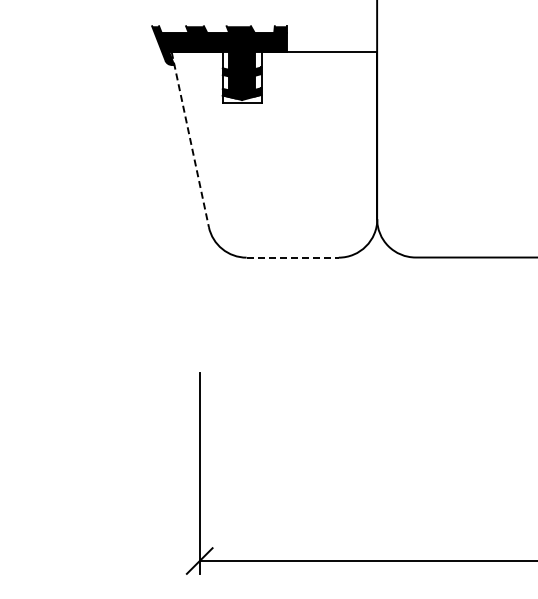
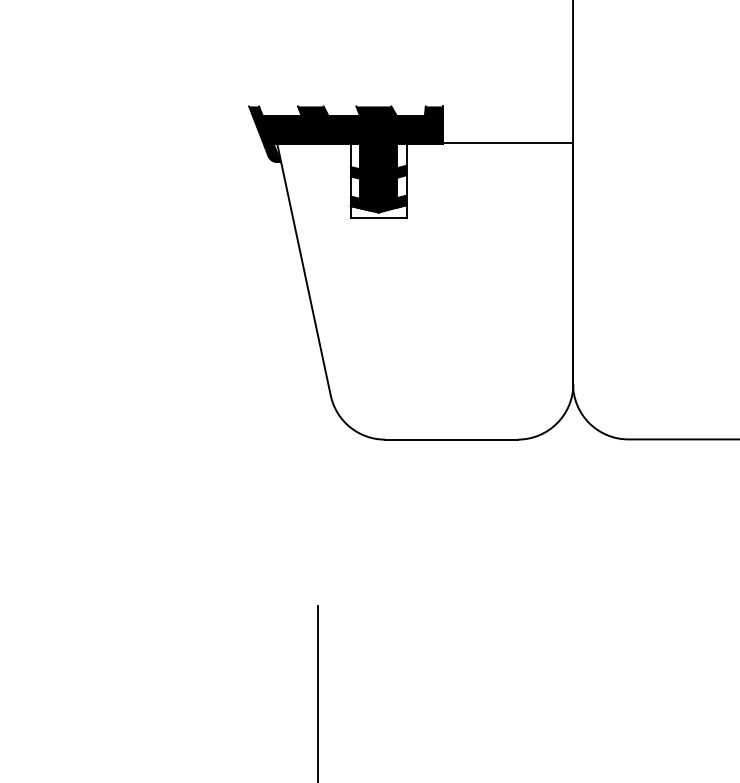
line: (190, 139) -> (304, 269), dashed -> solid
line: (293, 257) -> (452, 439), dashed -> solid

